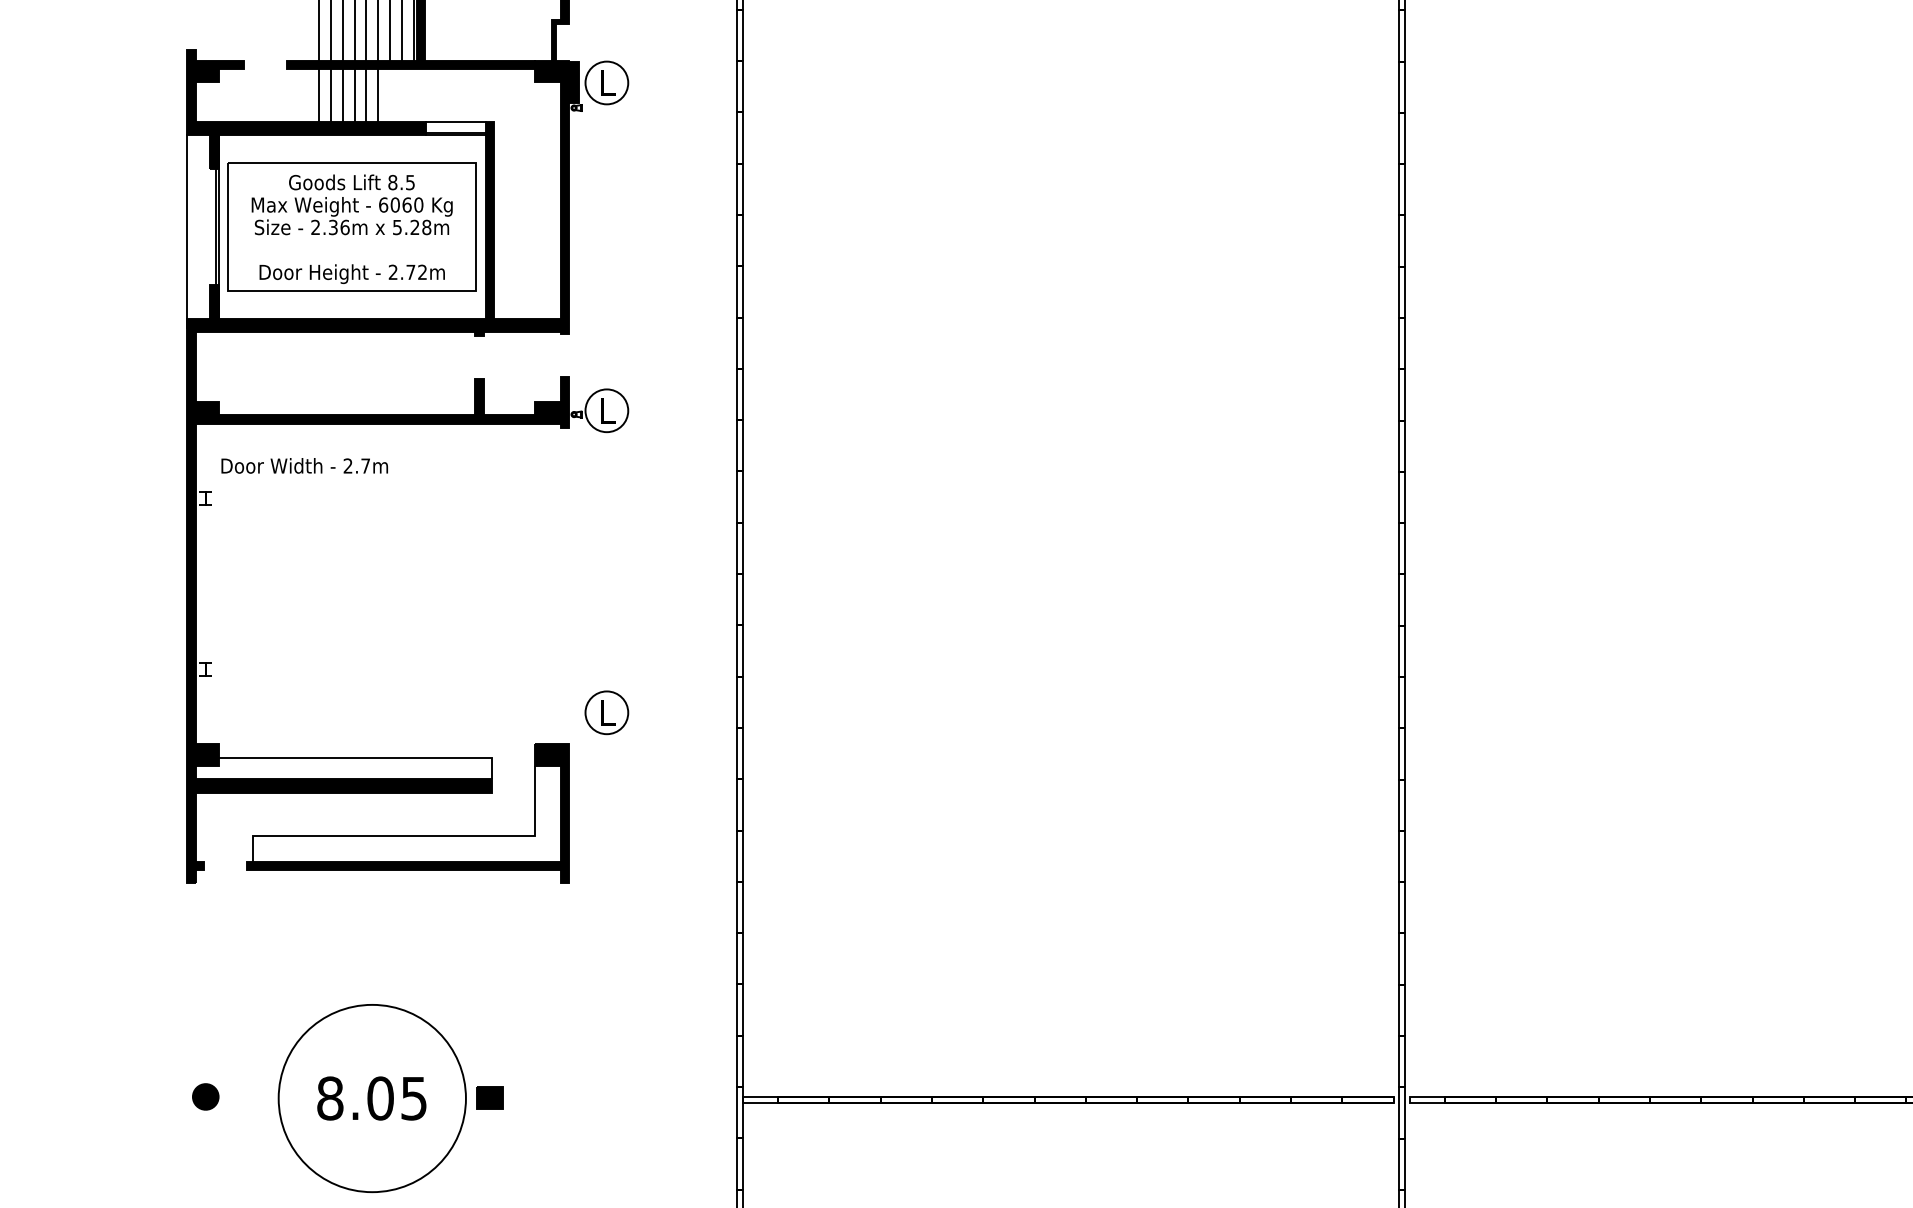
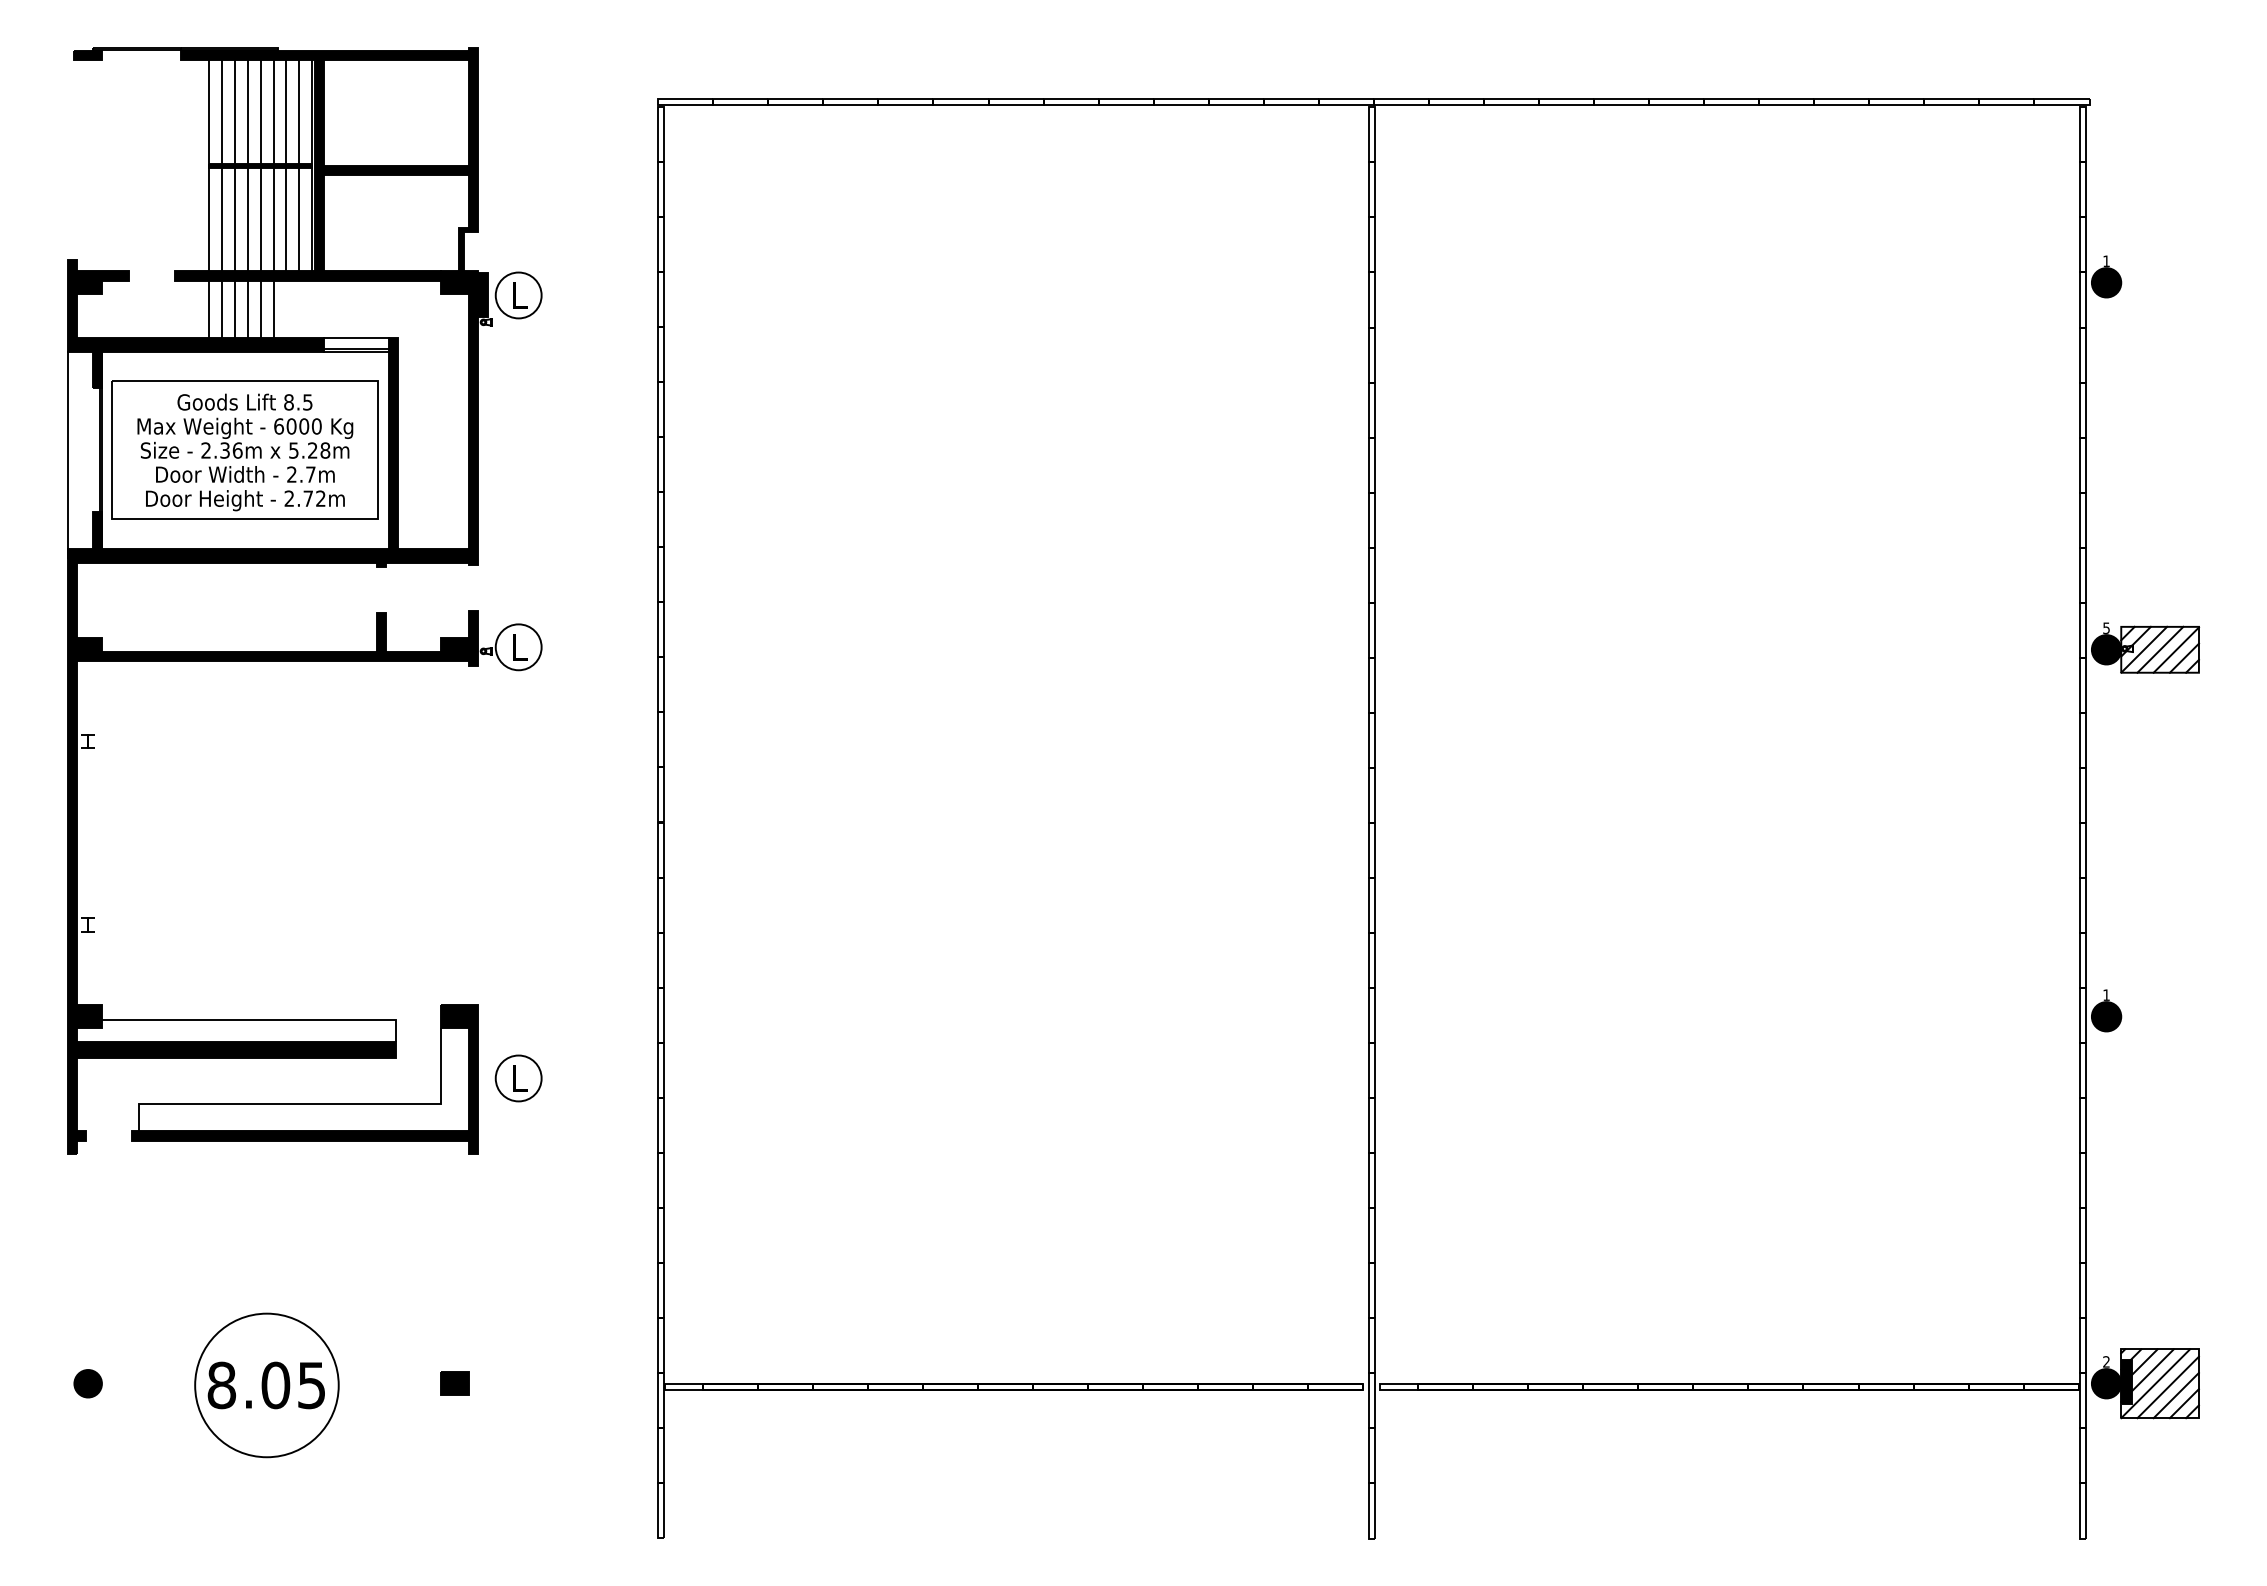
text: (407, 205) -> (304, 426), 6060 -> 6000
text: (304, 465) -> (245, 474), moved
part: (606, 712) -> (518, 1078), moved
part: (489, 1097) -> (454, 1383), moved
circle: (371, 1098) -> (266, 1385), size x0.71

